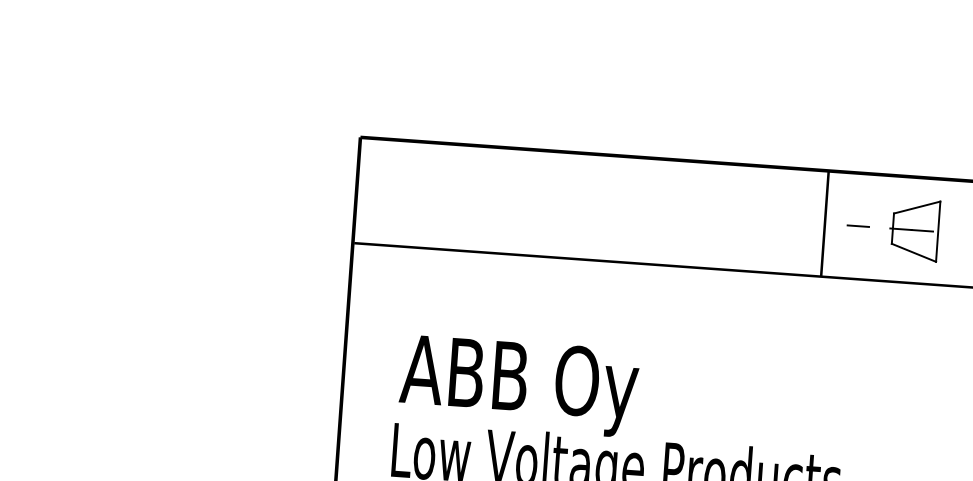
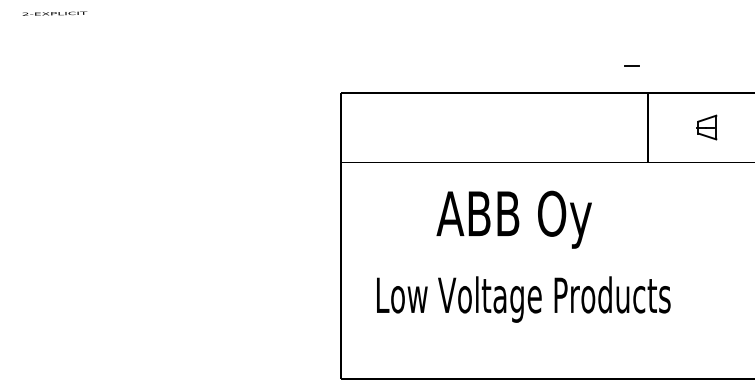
line: (857, 225) -> (631, 65), moved
part: (913, 229) -> (706, 127), size x0.6
text: (517, 385) -> (513, 219), moved

